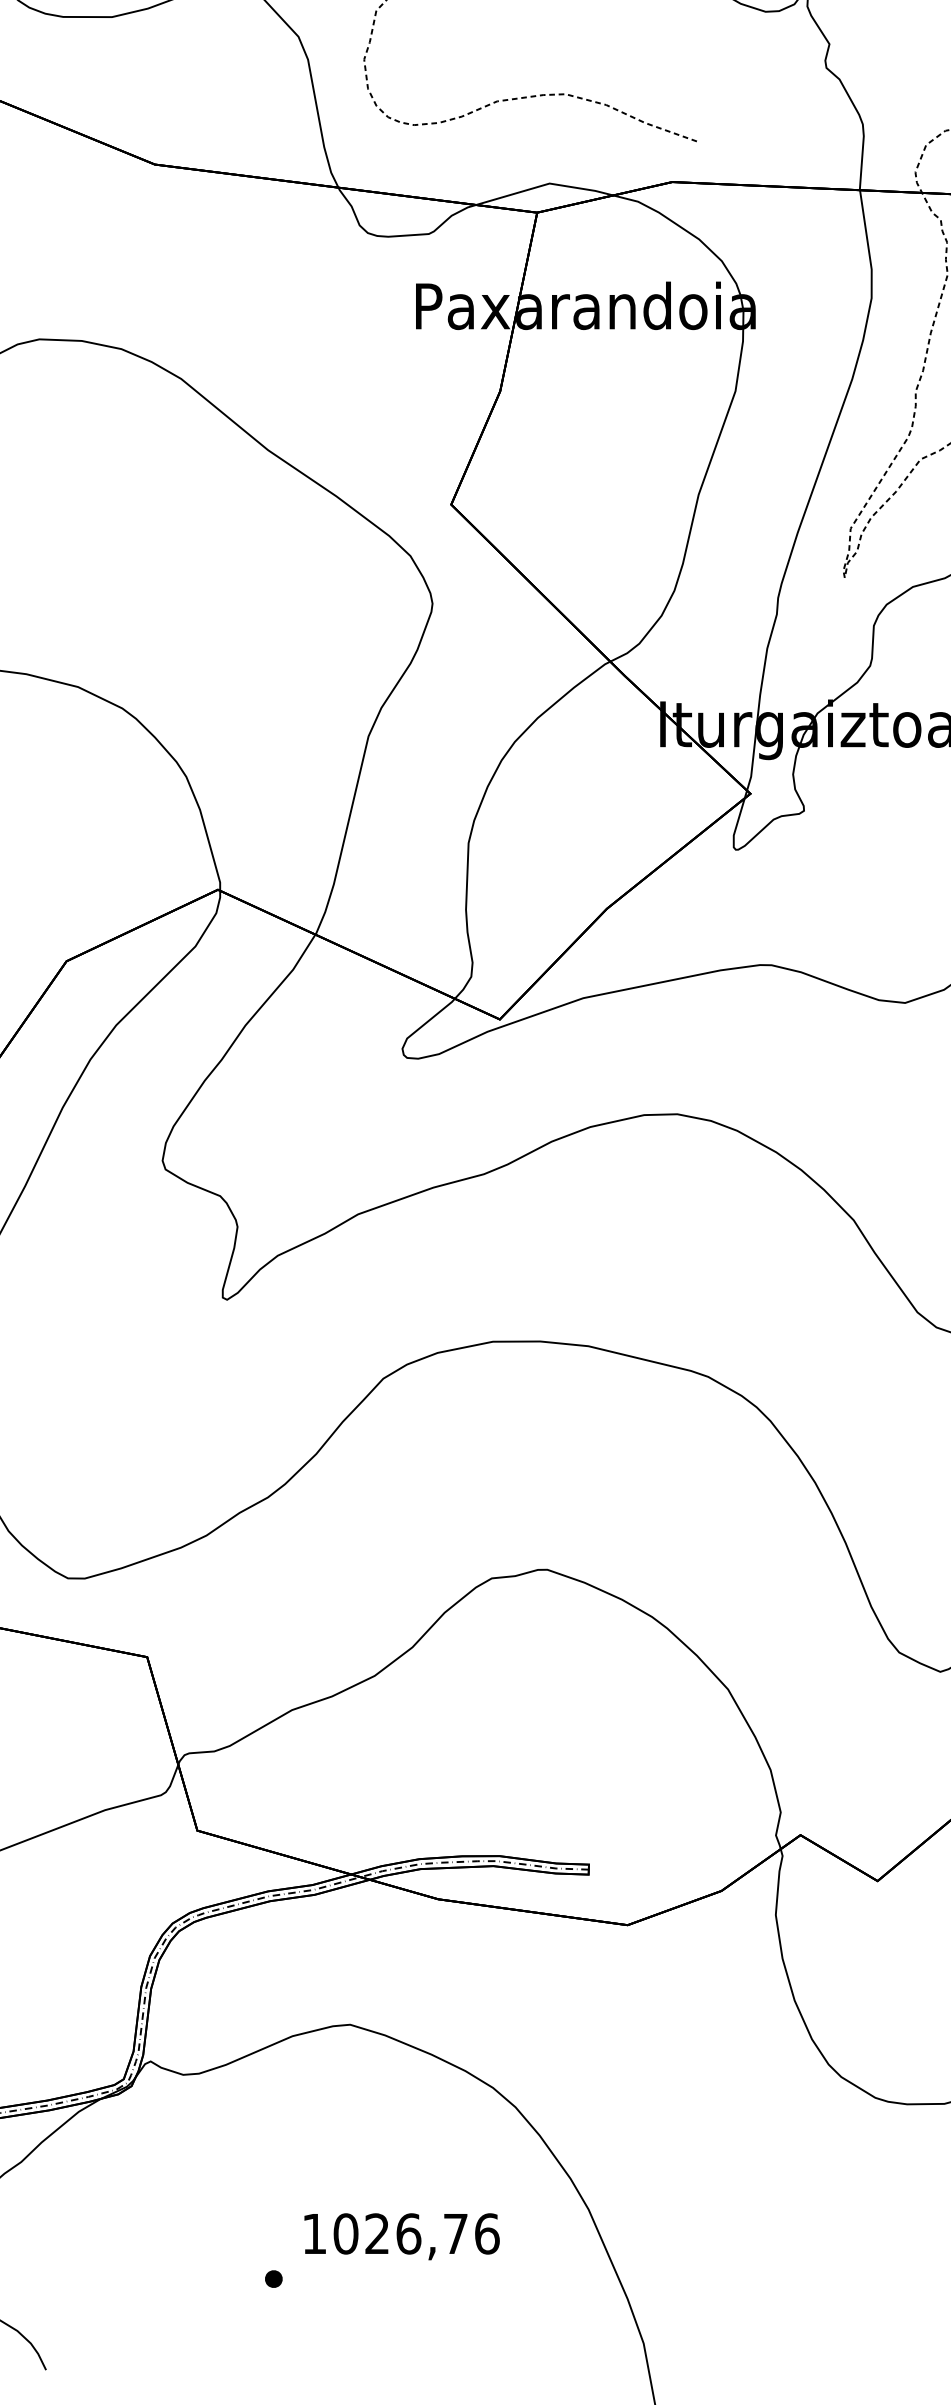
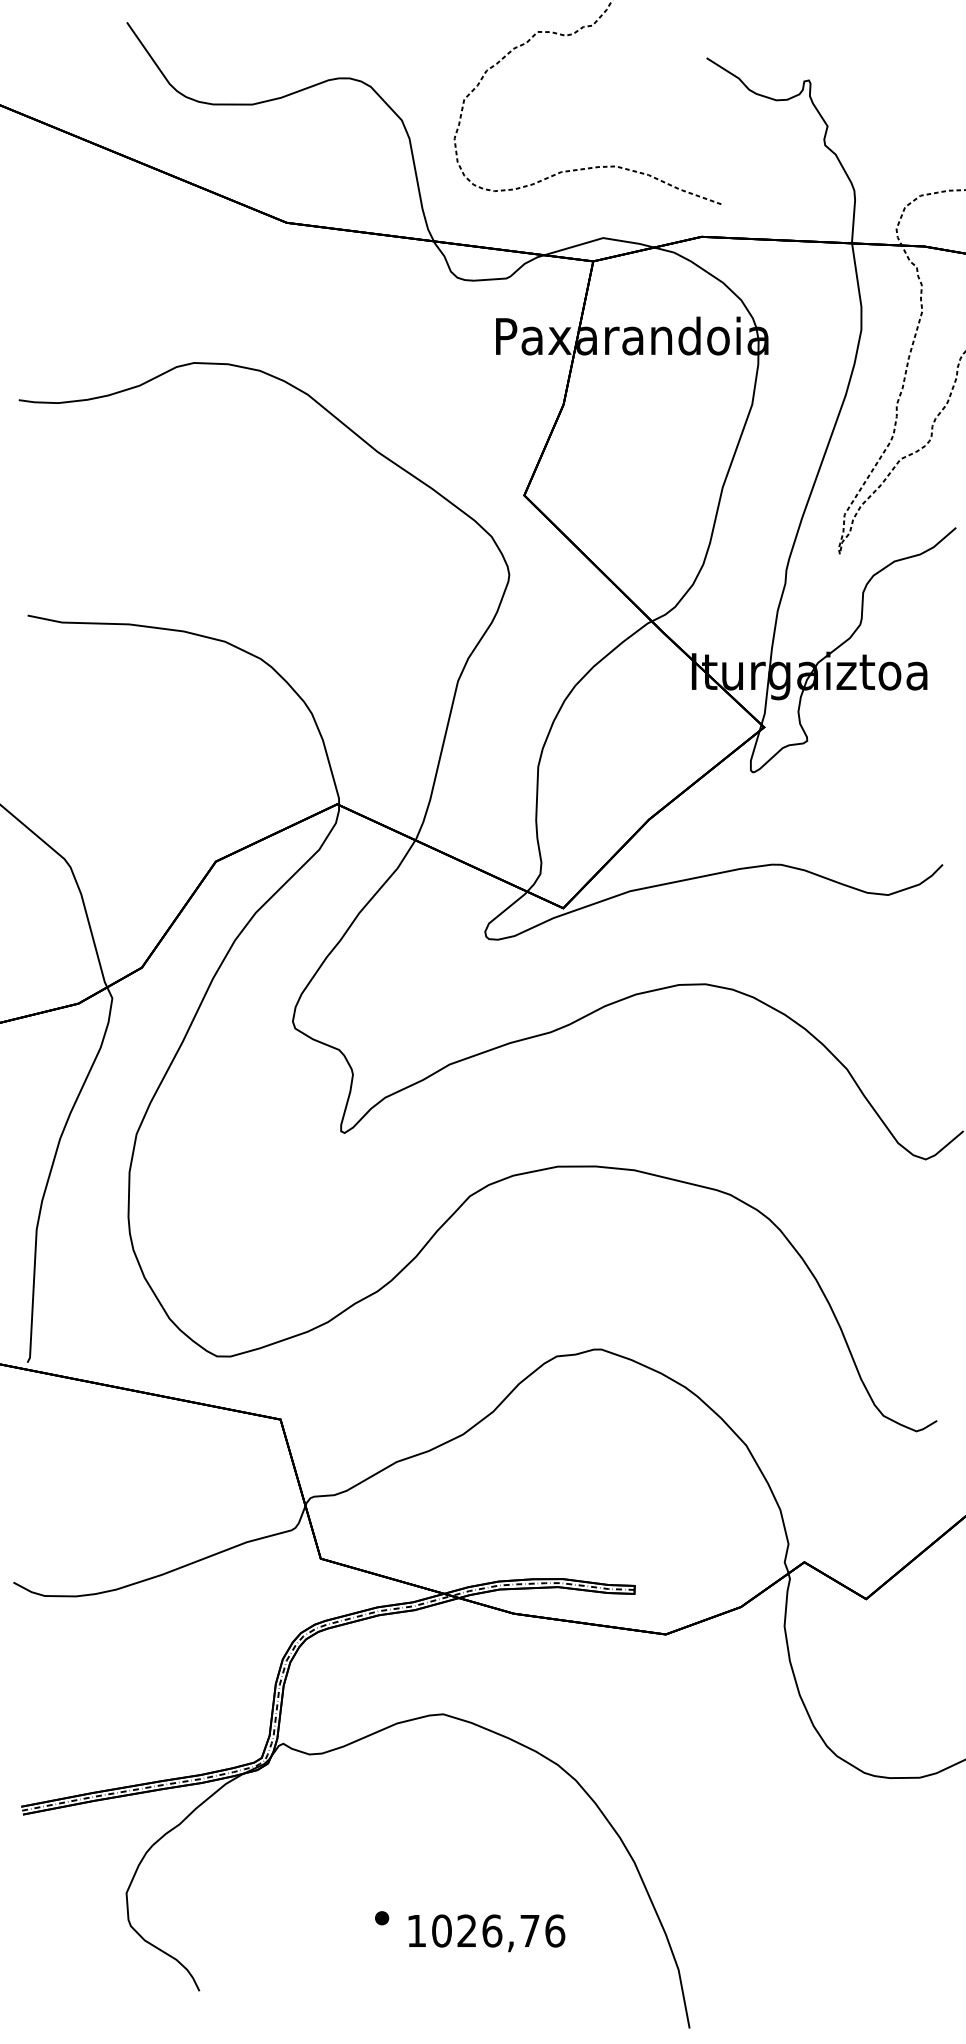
text: (401, 2237) -> (486, 1933), moved

